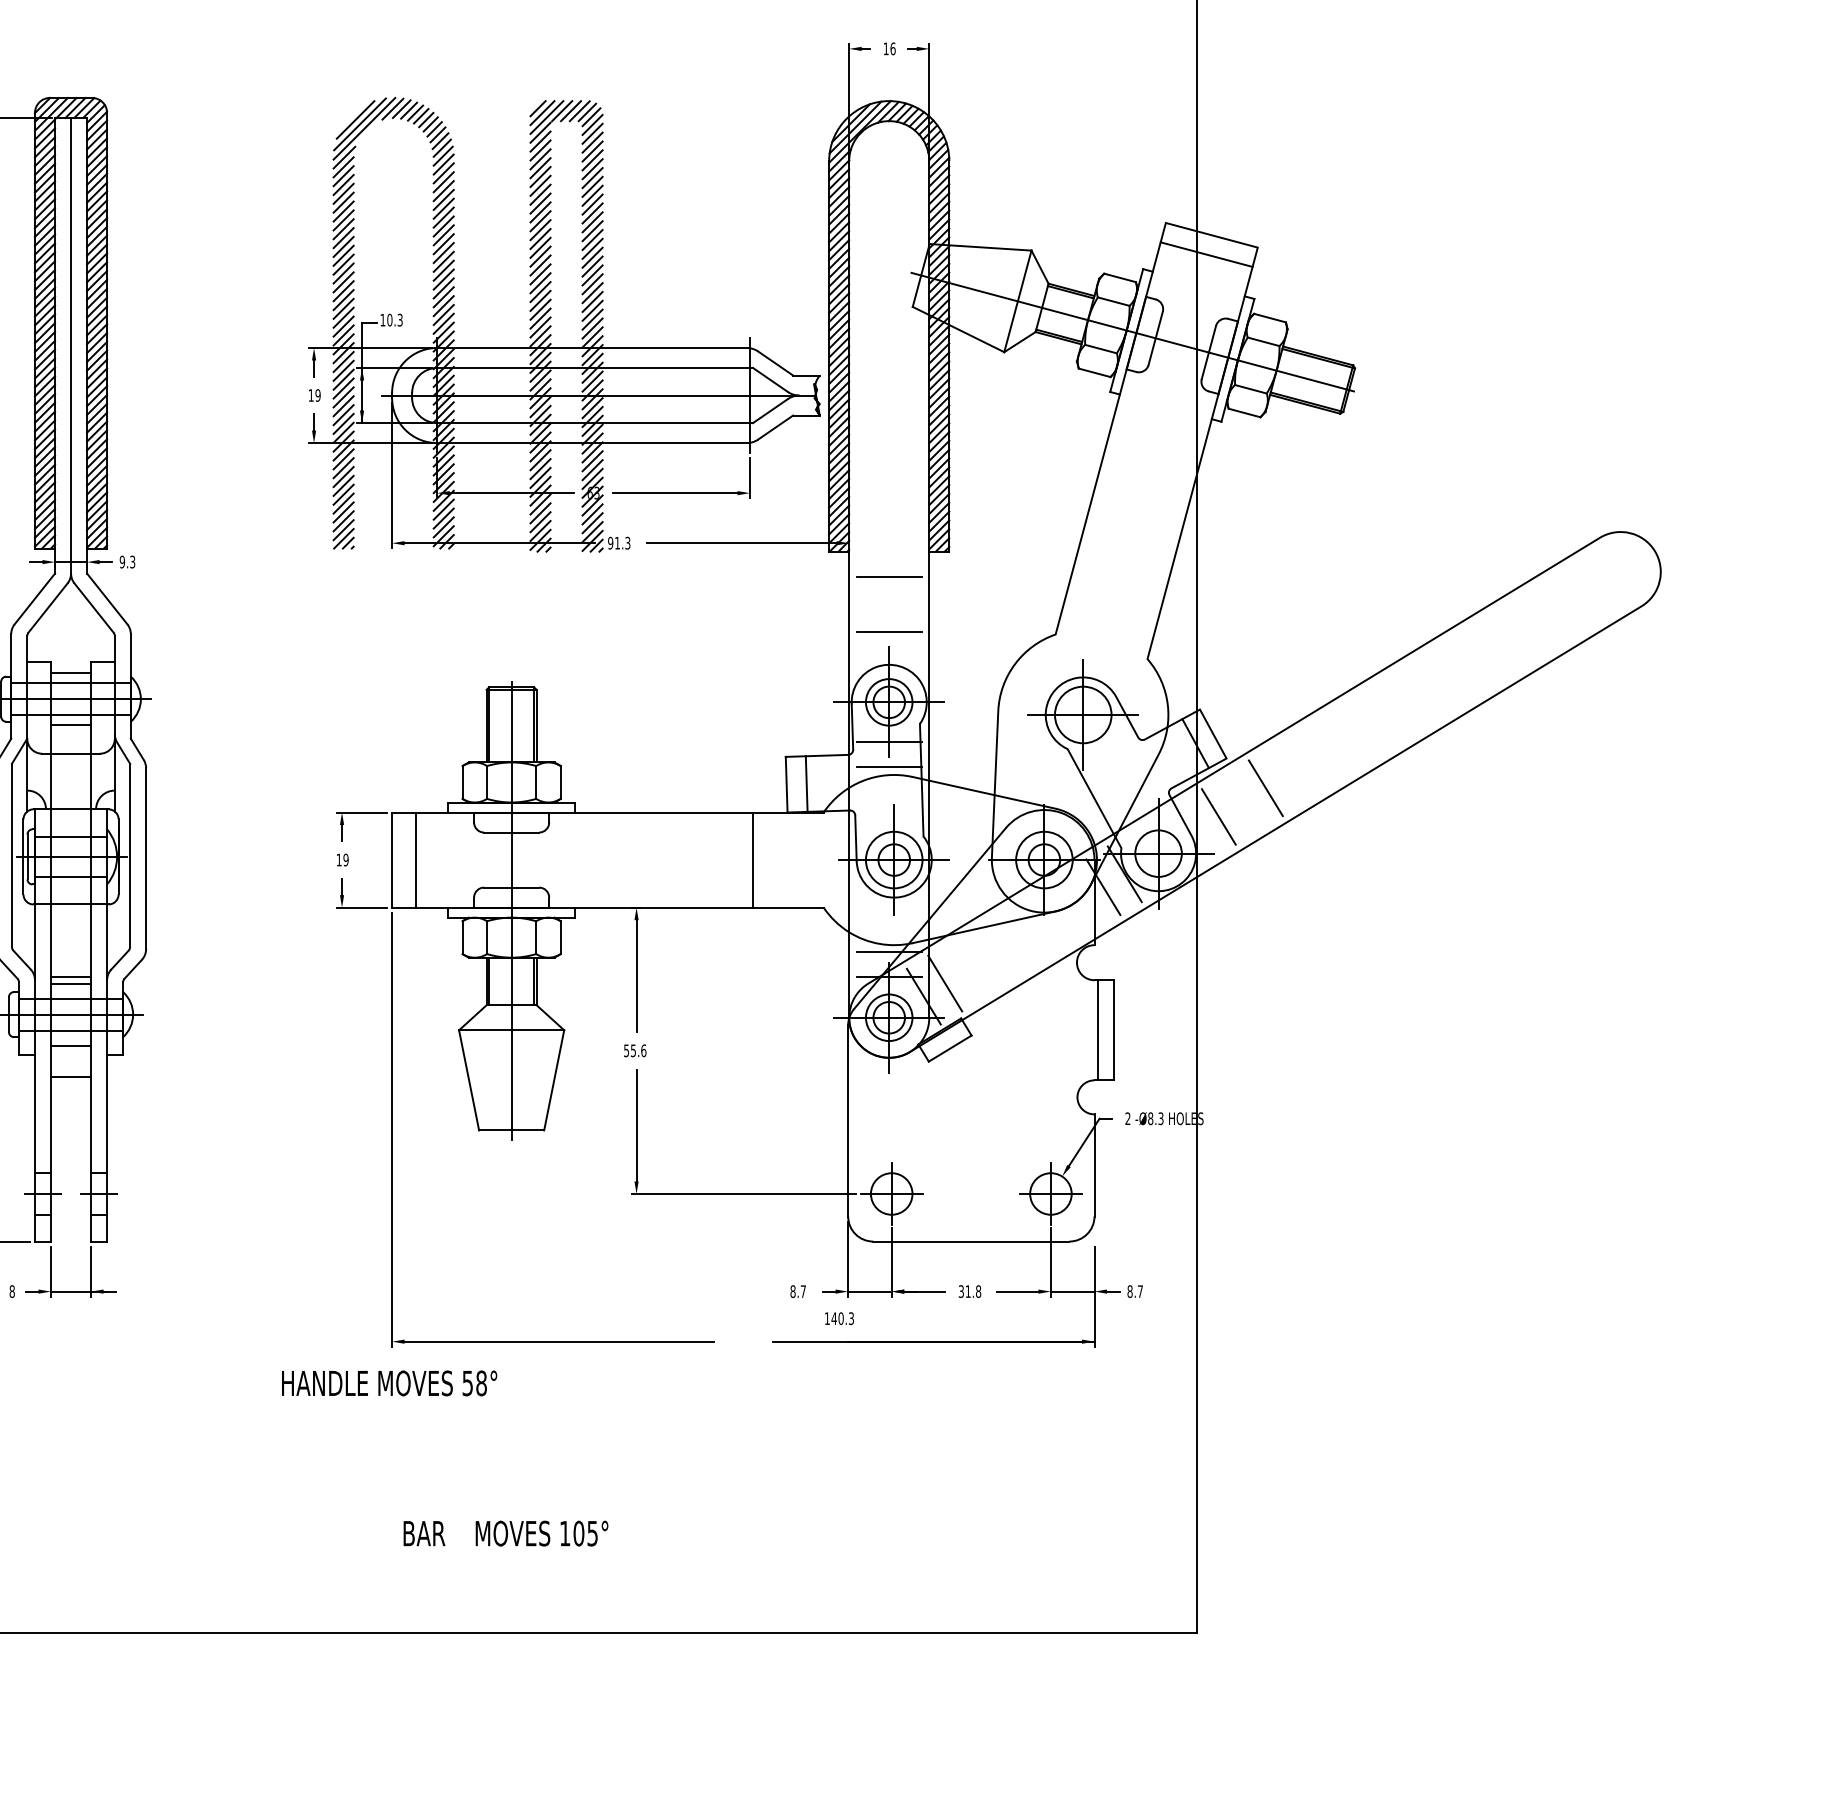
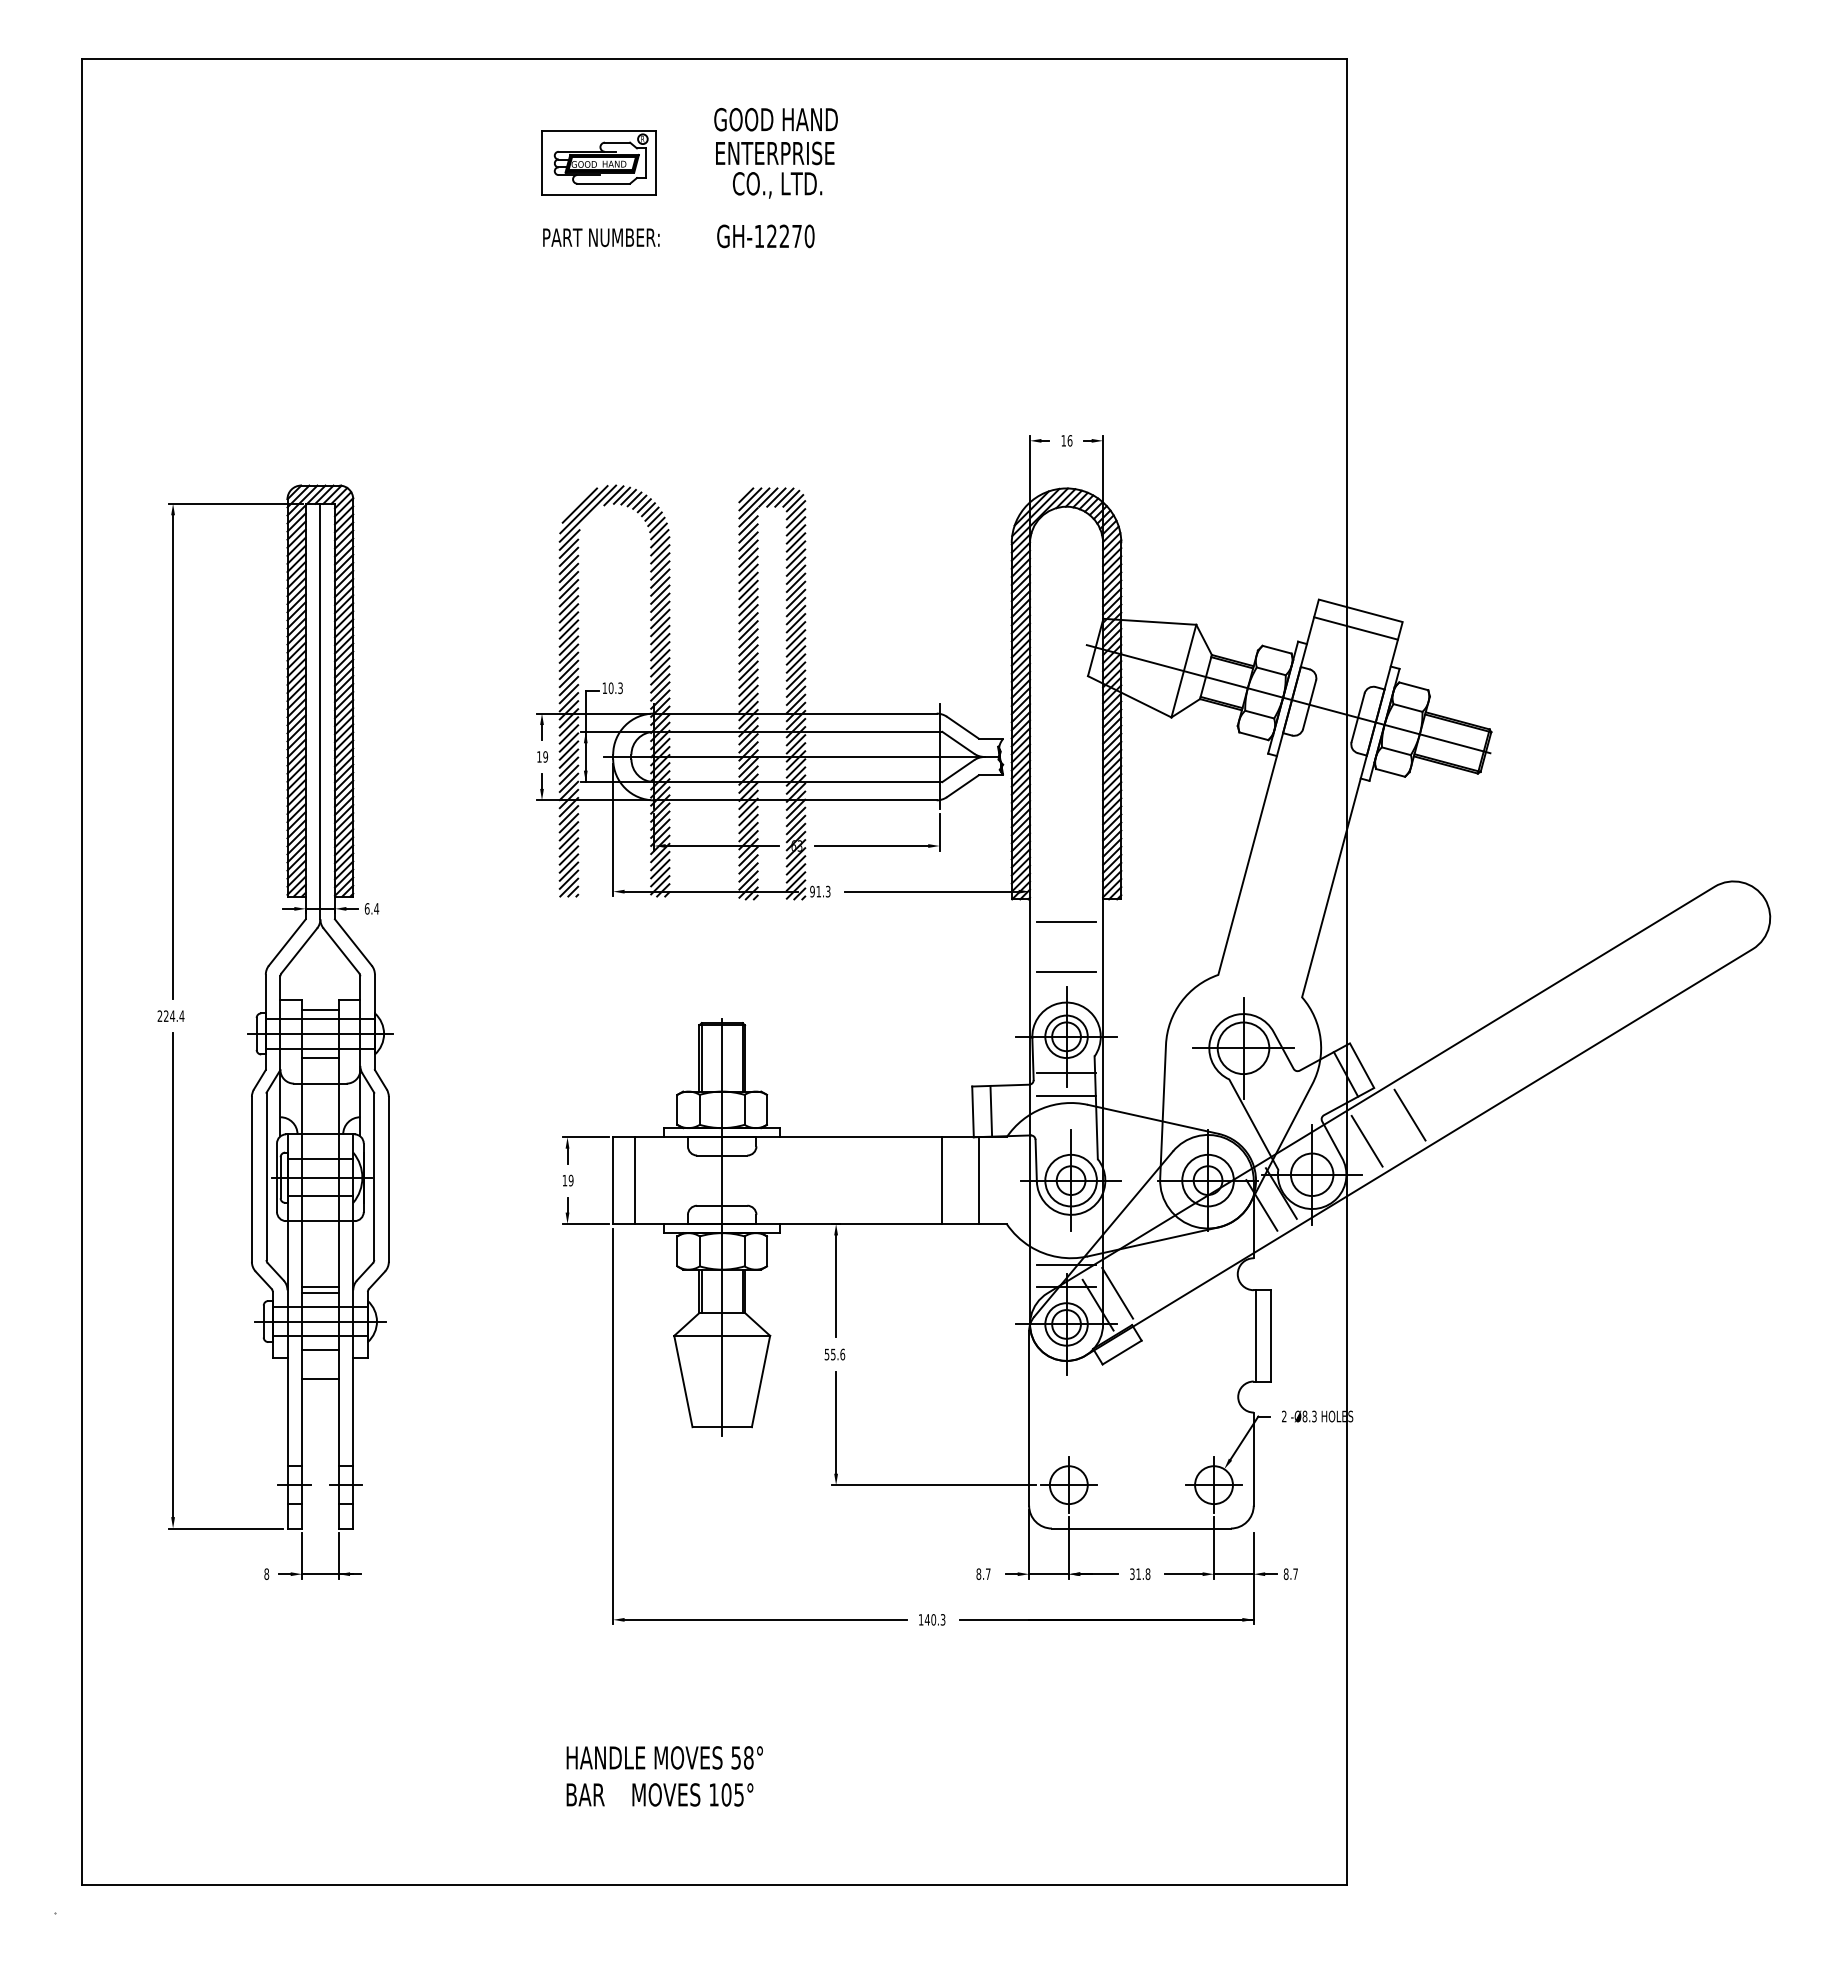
text: (127, 561) -> (371, 908), 9.3 -> 6.4
line: (792, 859) -> (978, 1180), added
text: (839, 1318) -> (932, 1619), moved
text: (389, 1382) -> (664, 1757), moved
text: (505, 1533) -> (659, 1794), moved

